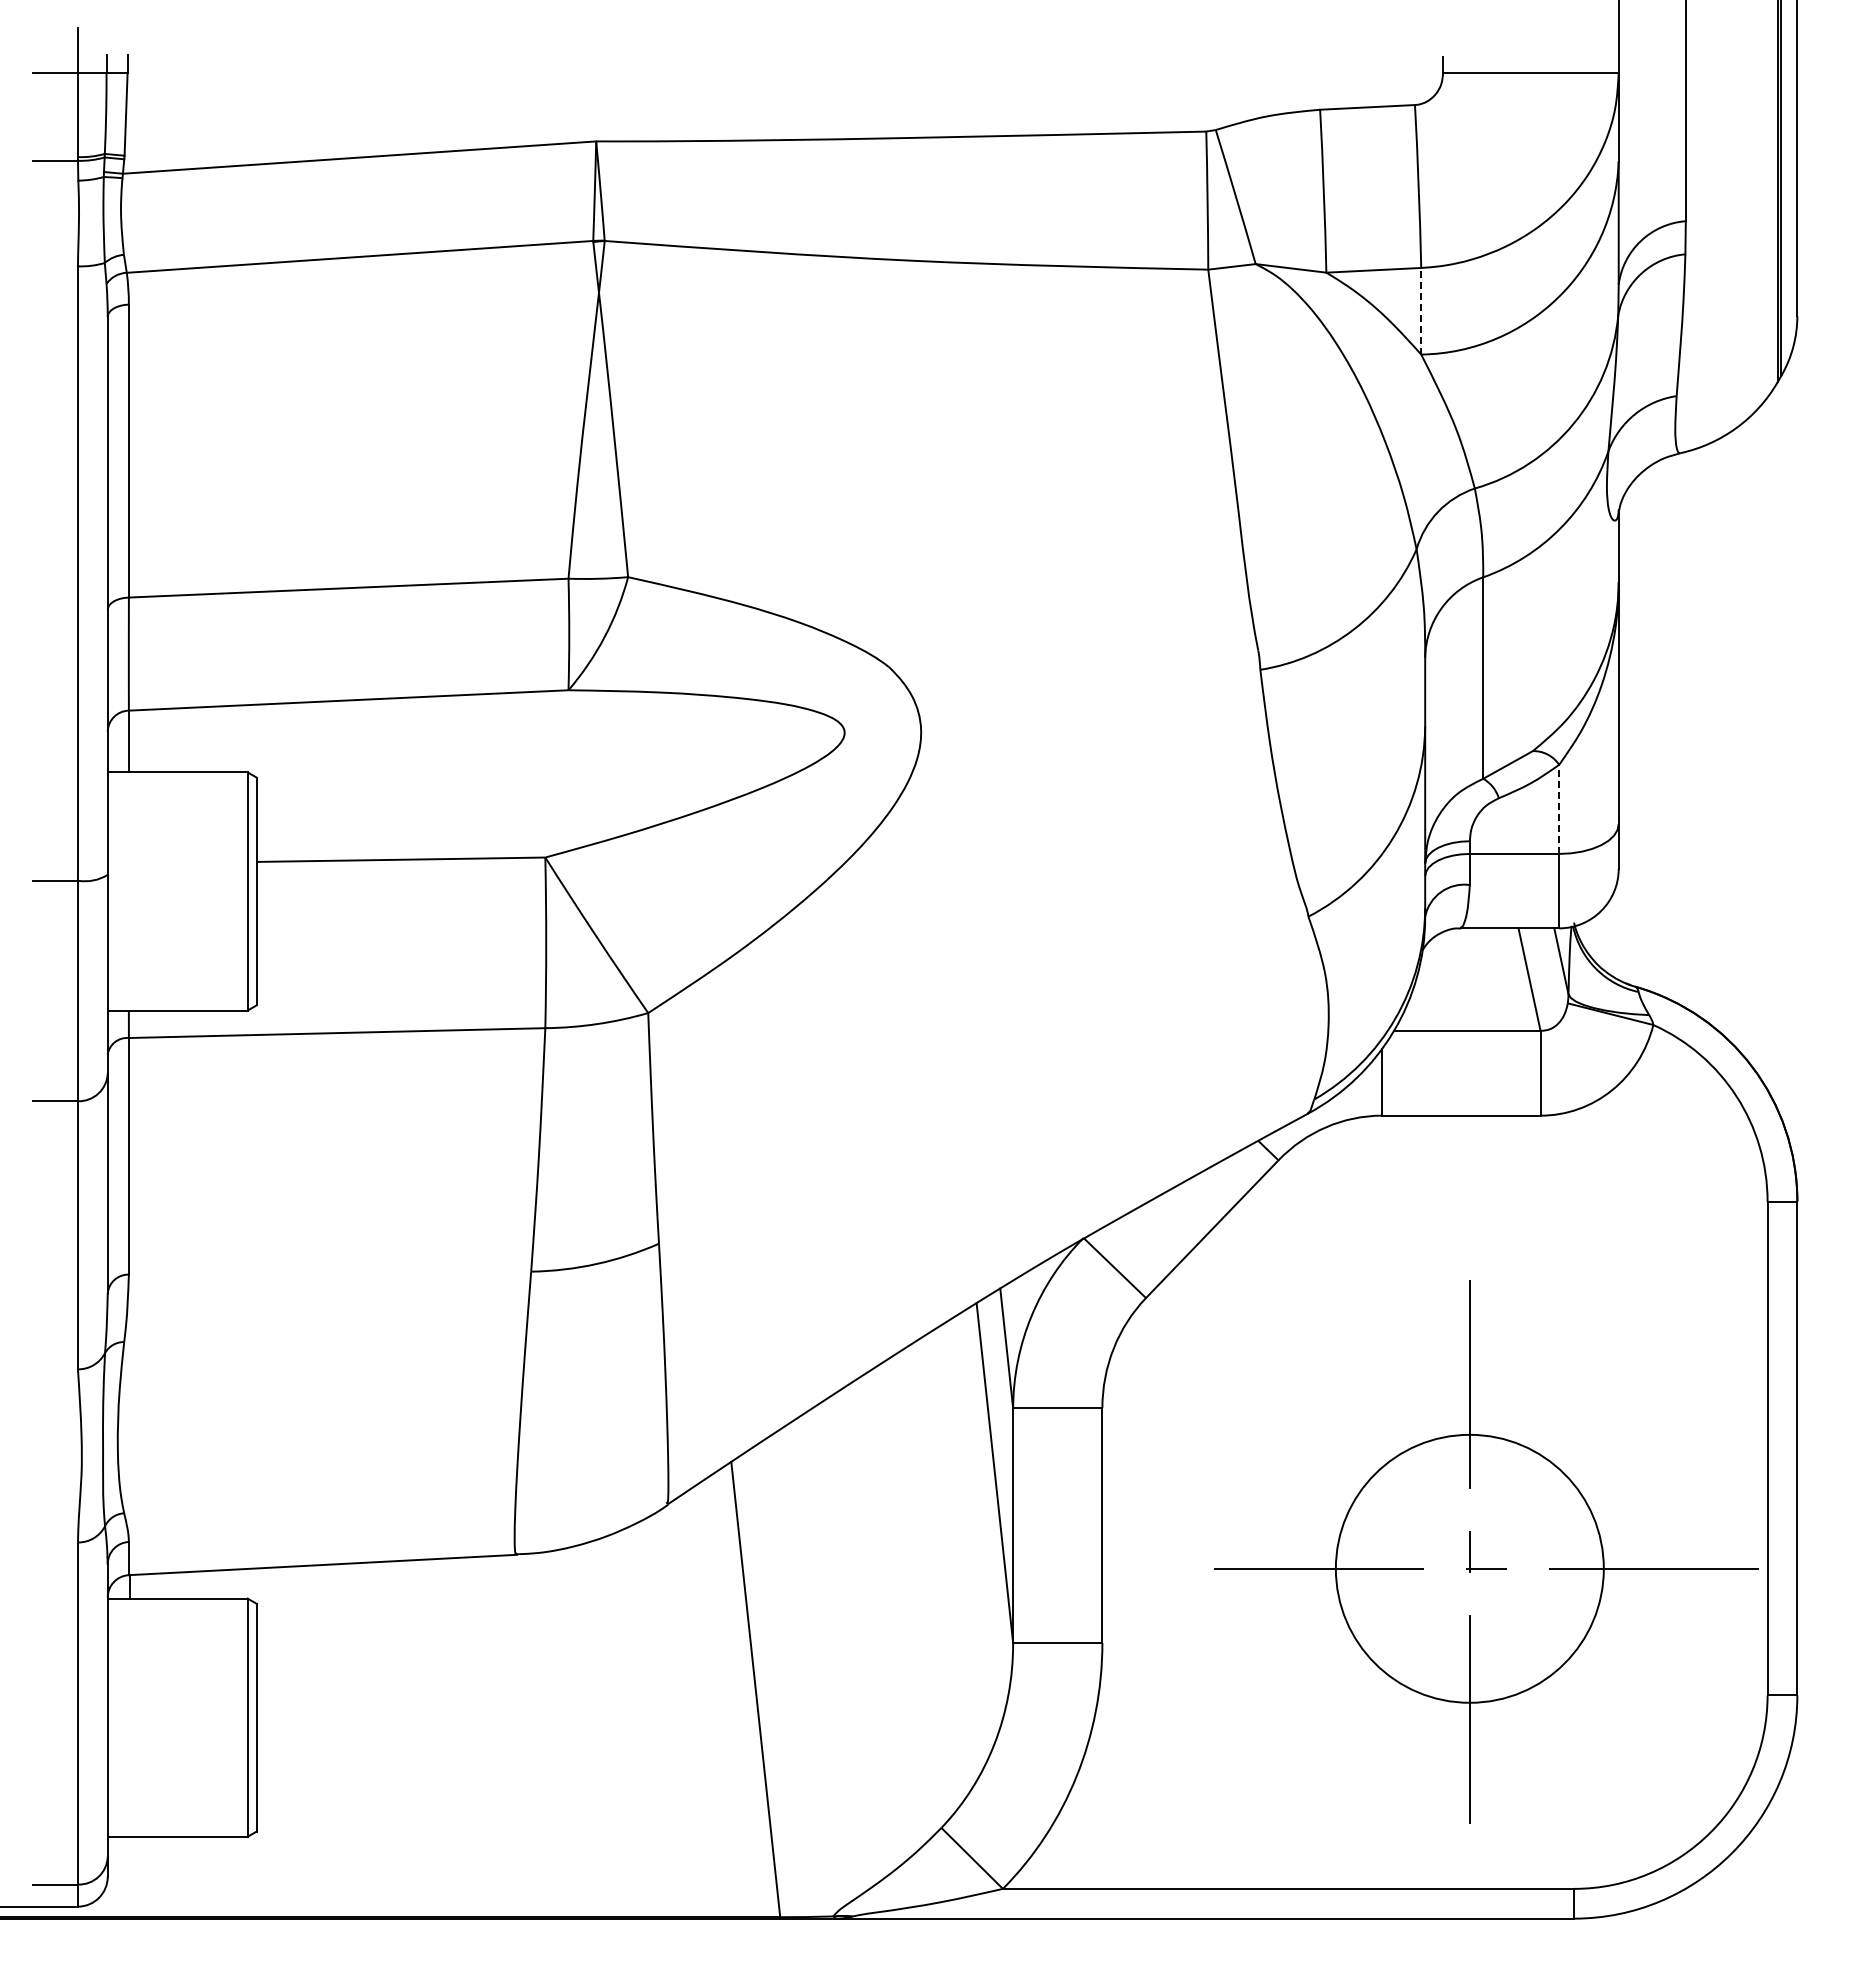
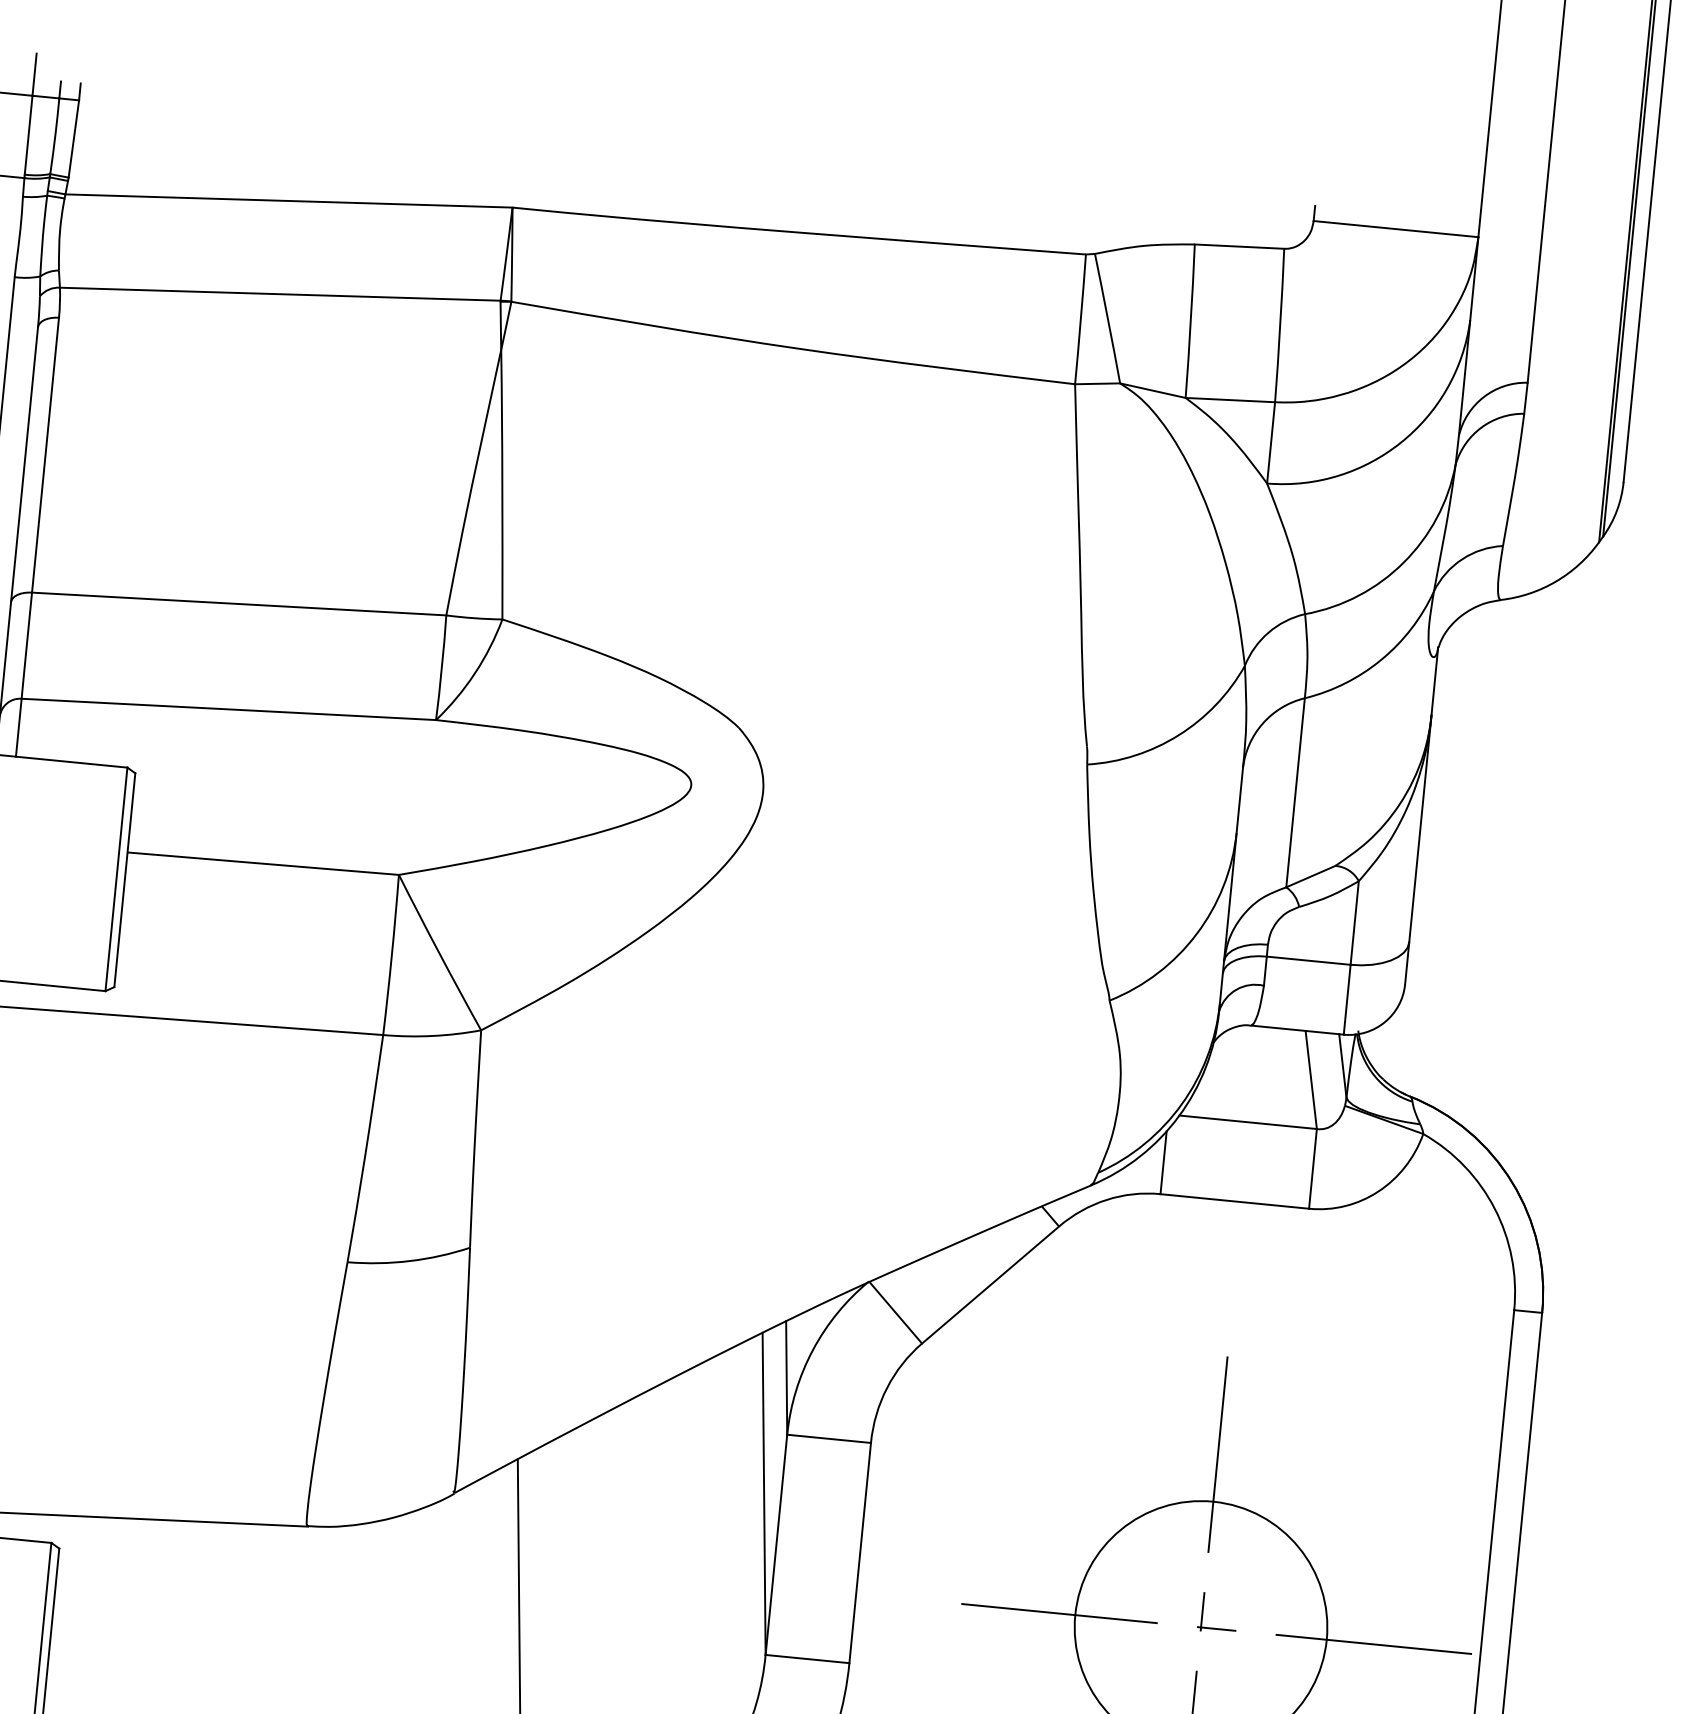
line: (1421, 310) -> (1271, 442), dashed -> solid
line: (1559, 809) -> (1355, 923), dashed -> solid

